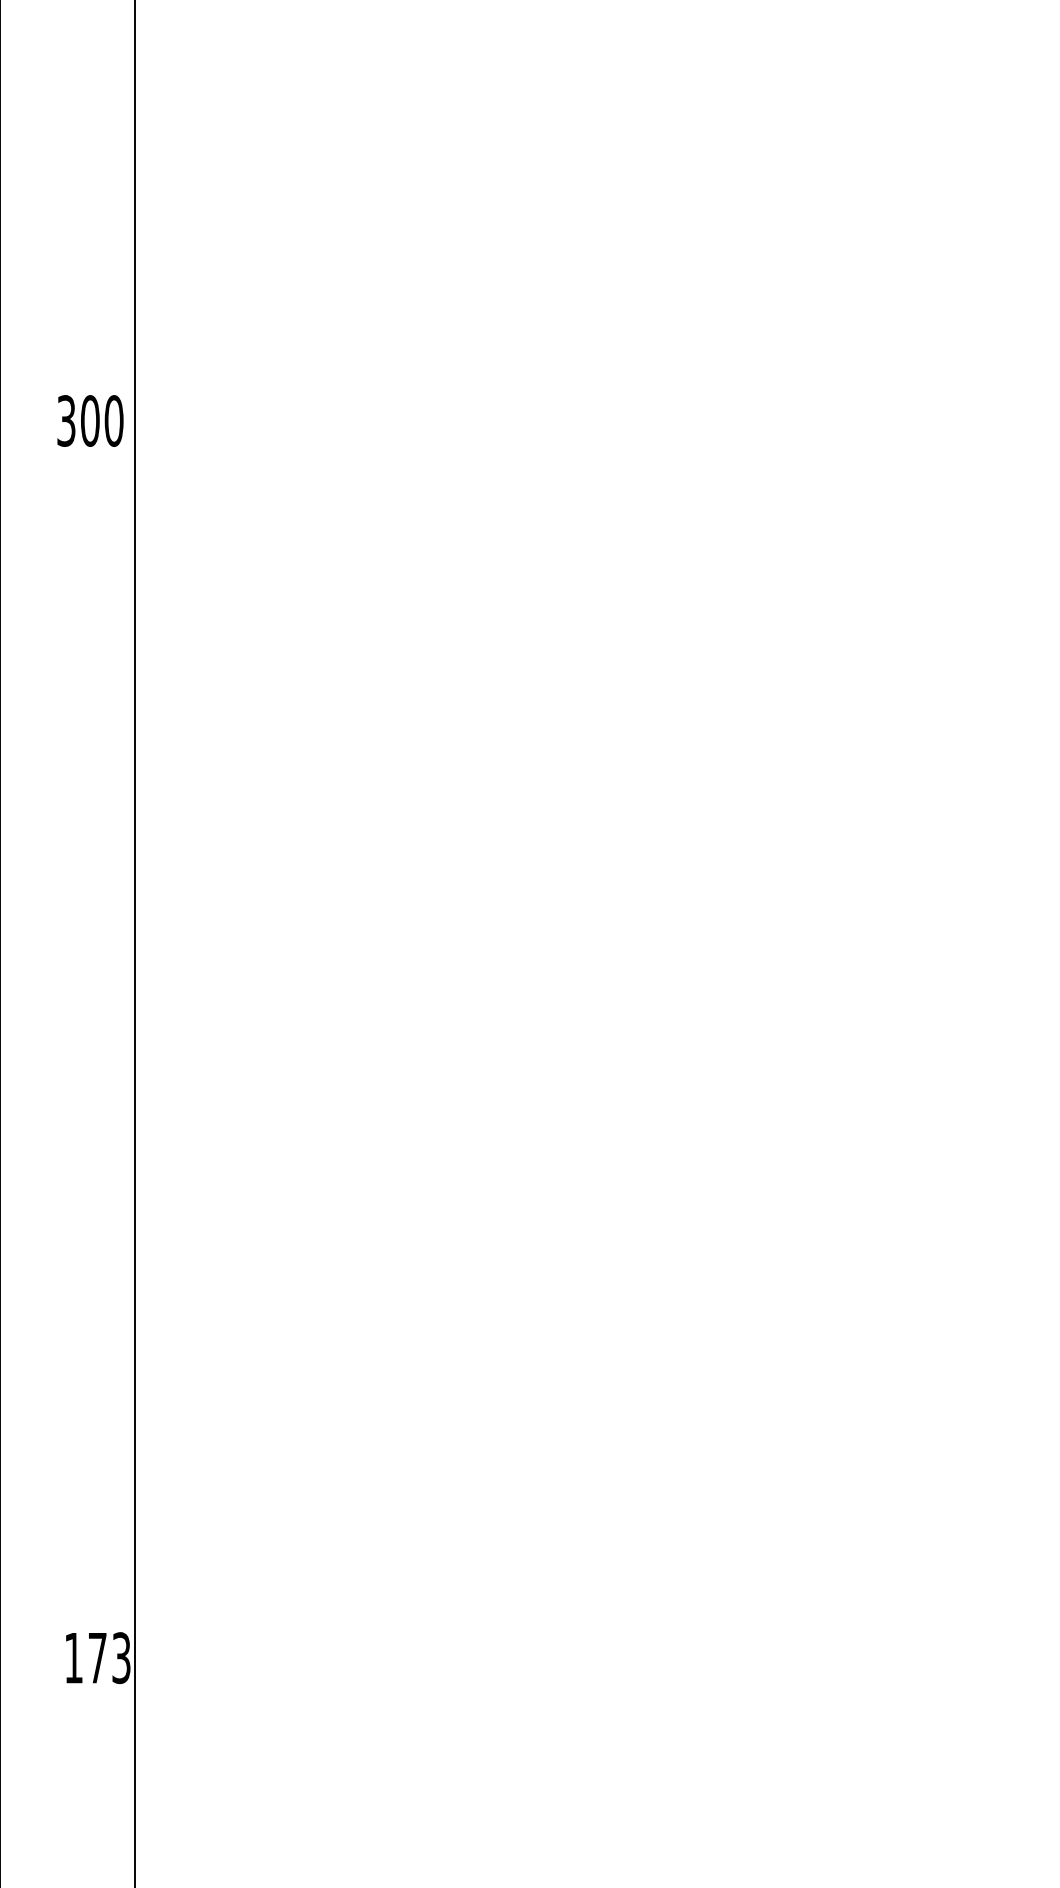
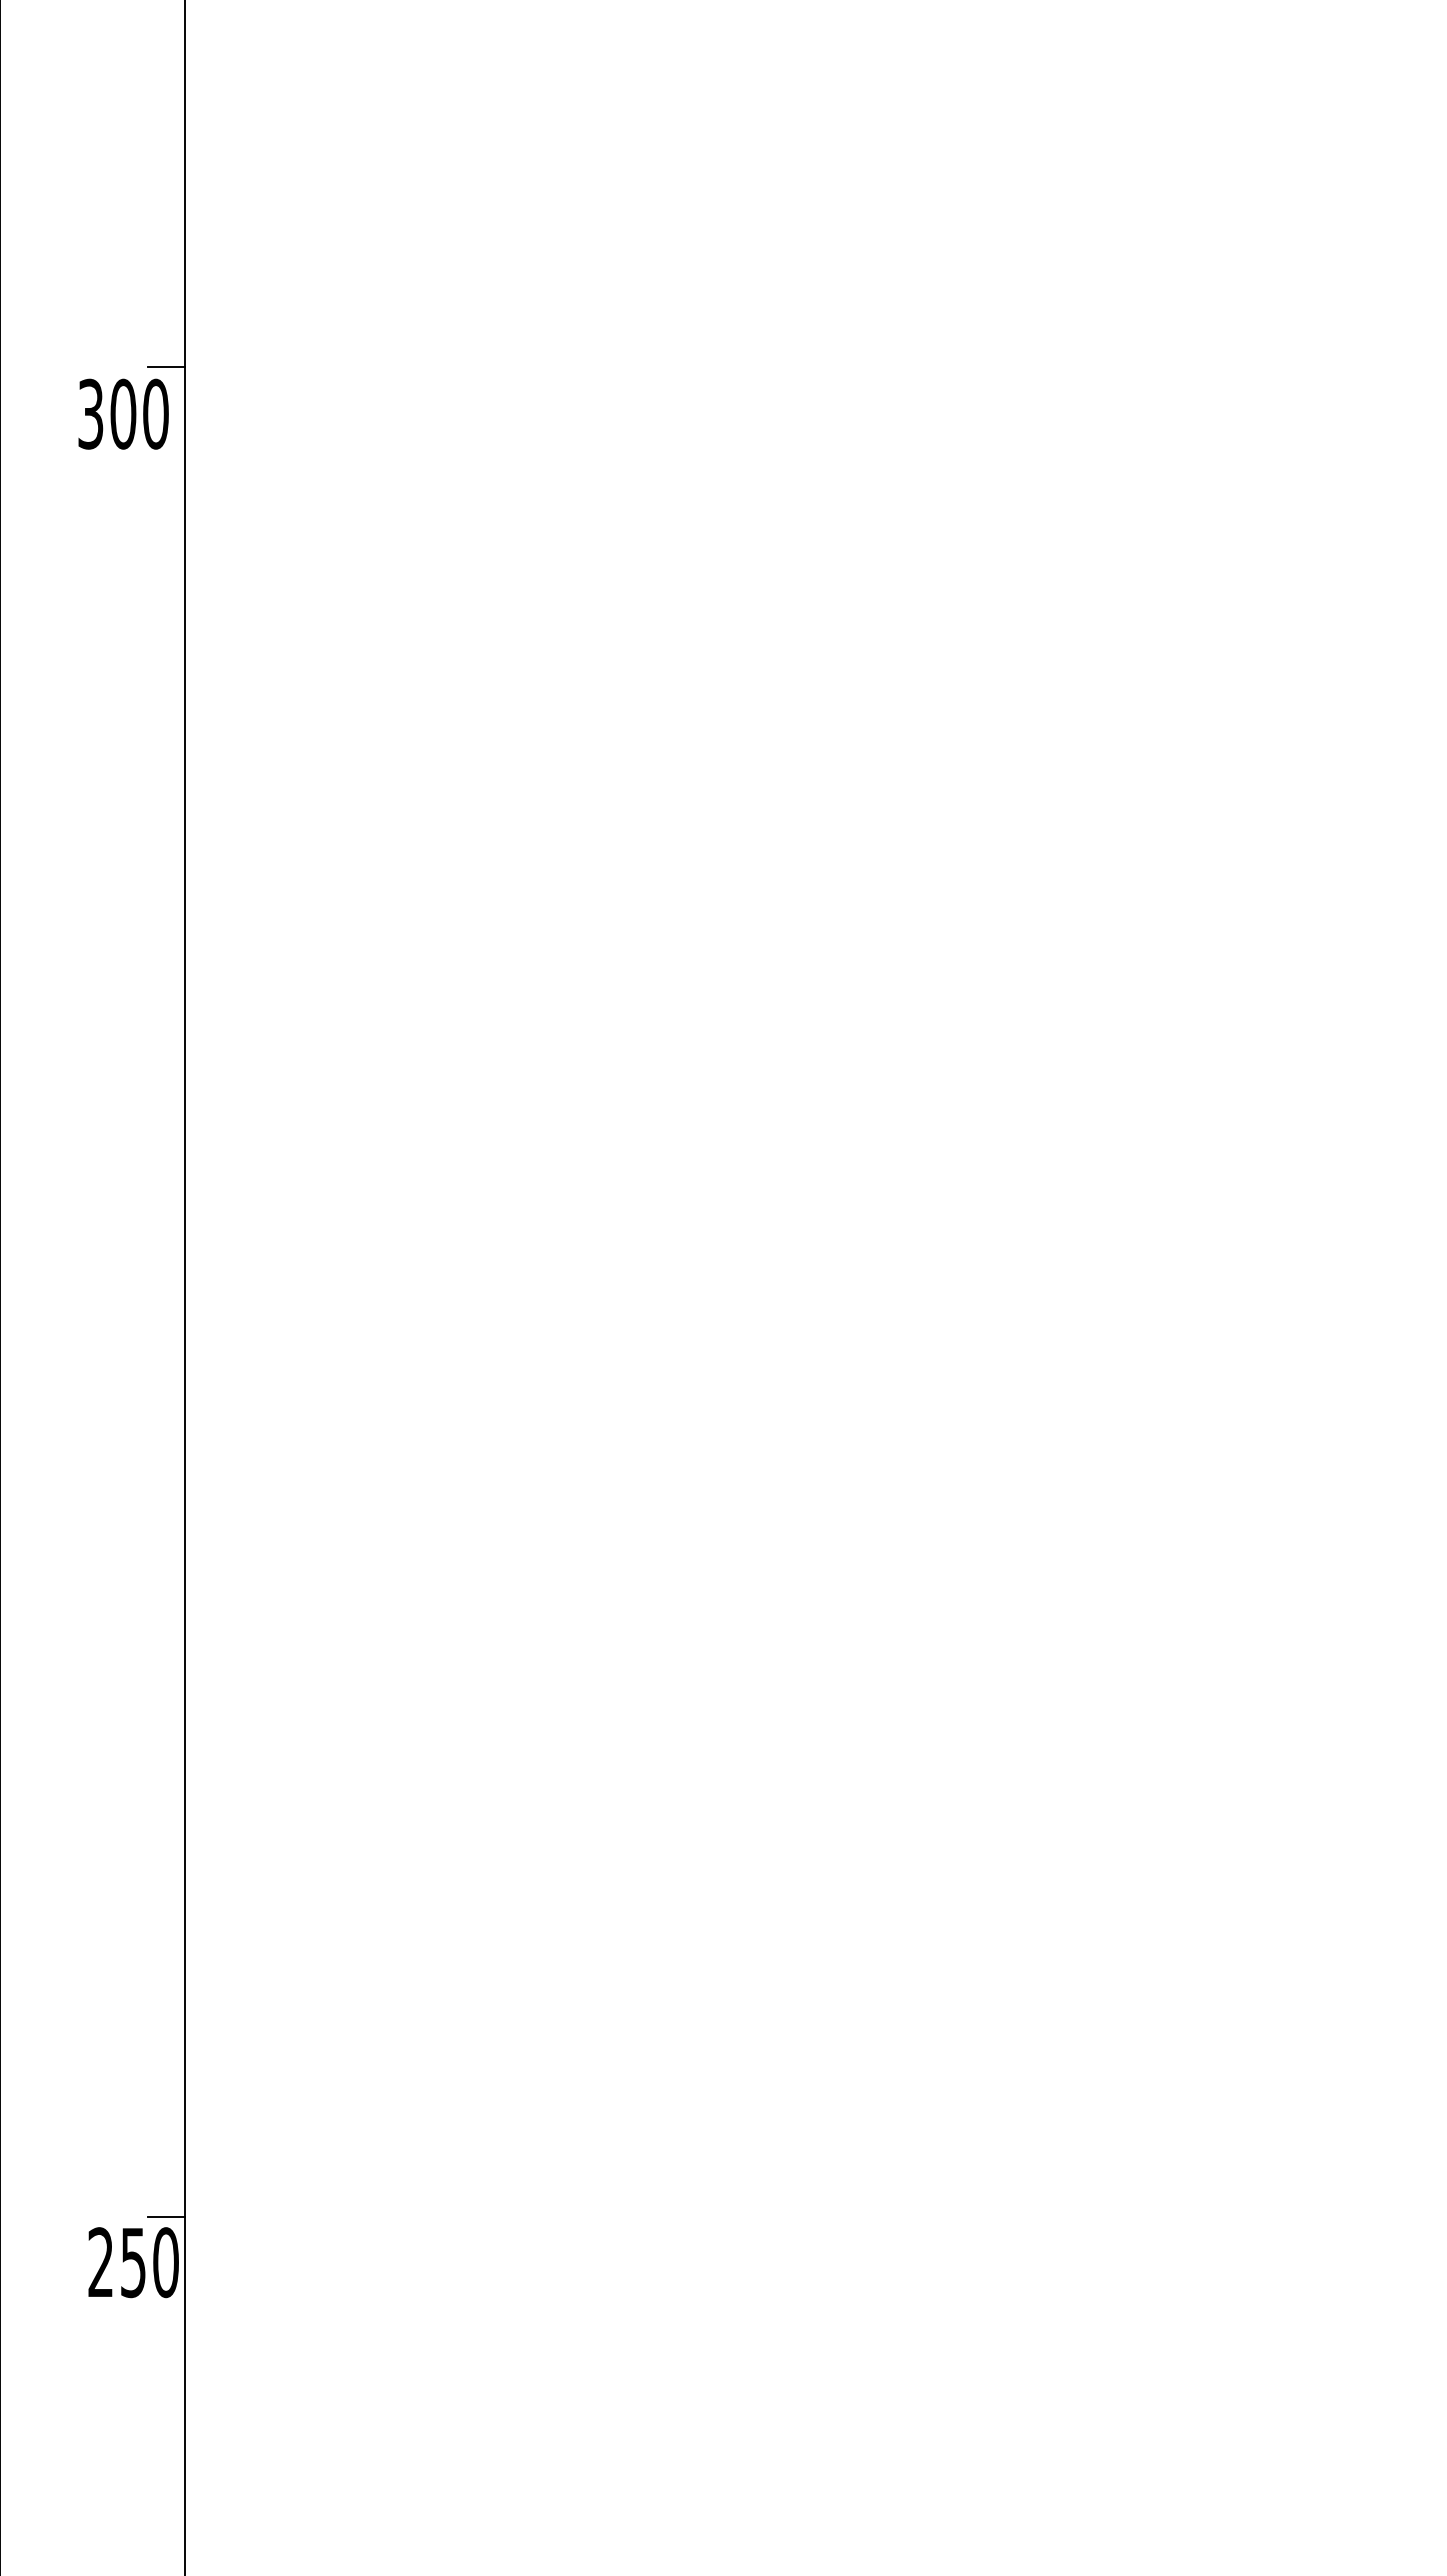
line: (121, 269) -> (166, 367), added
text: (90, 420) -> (123, 413), moved
line: (121, 1624) -> (166, 2216), added
text: (97, 1658) -> (133, 2262), 173 -> 250

